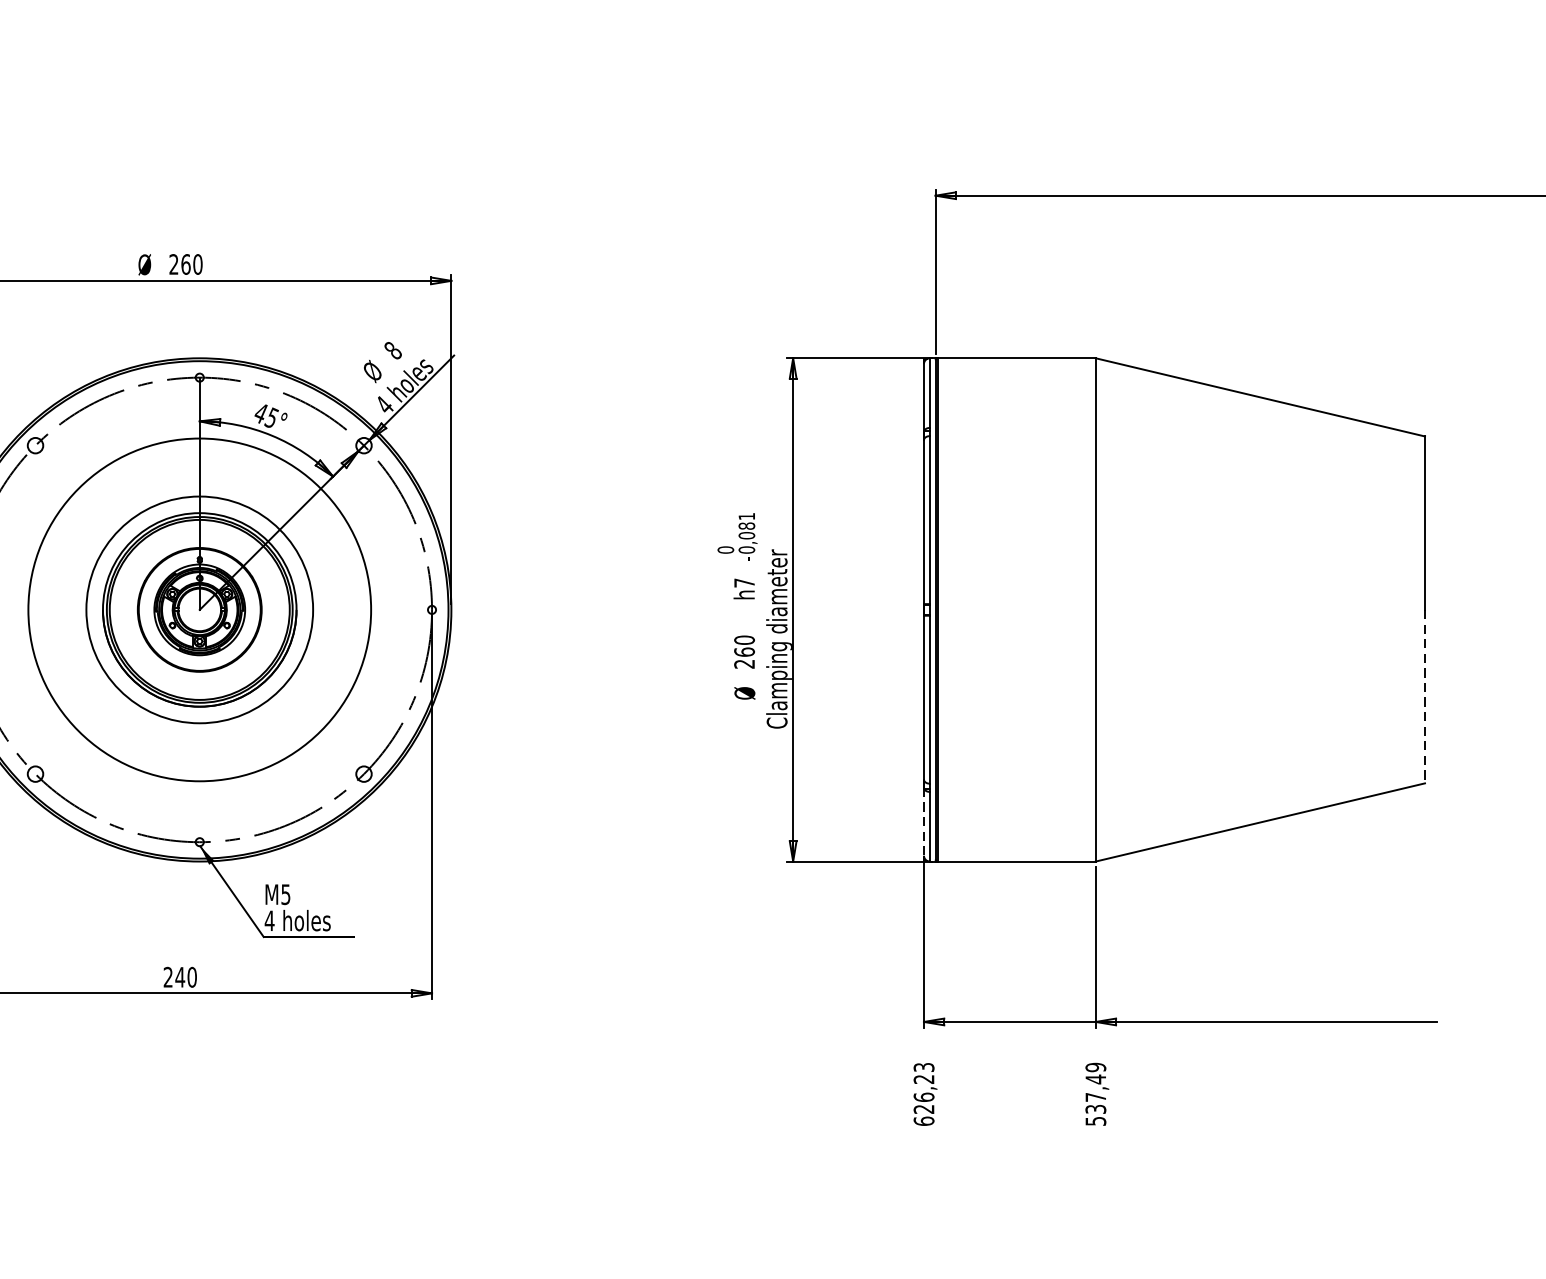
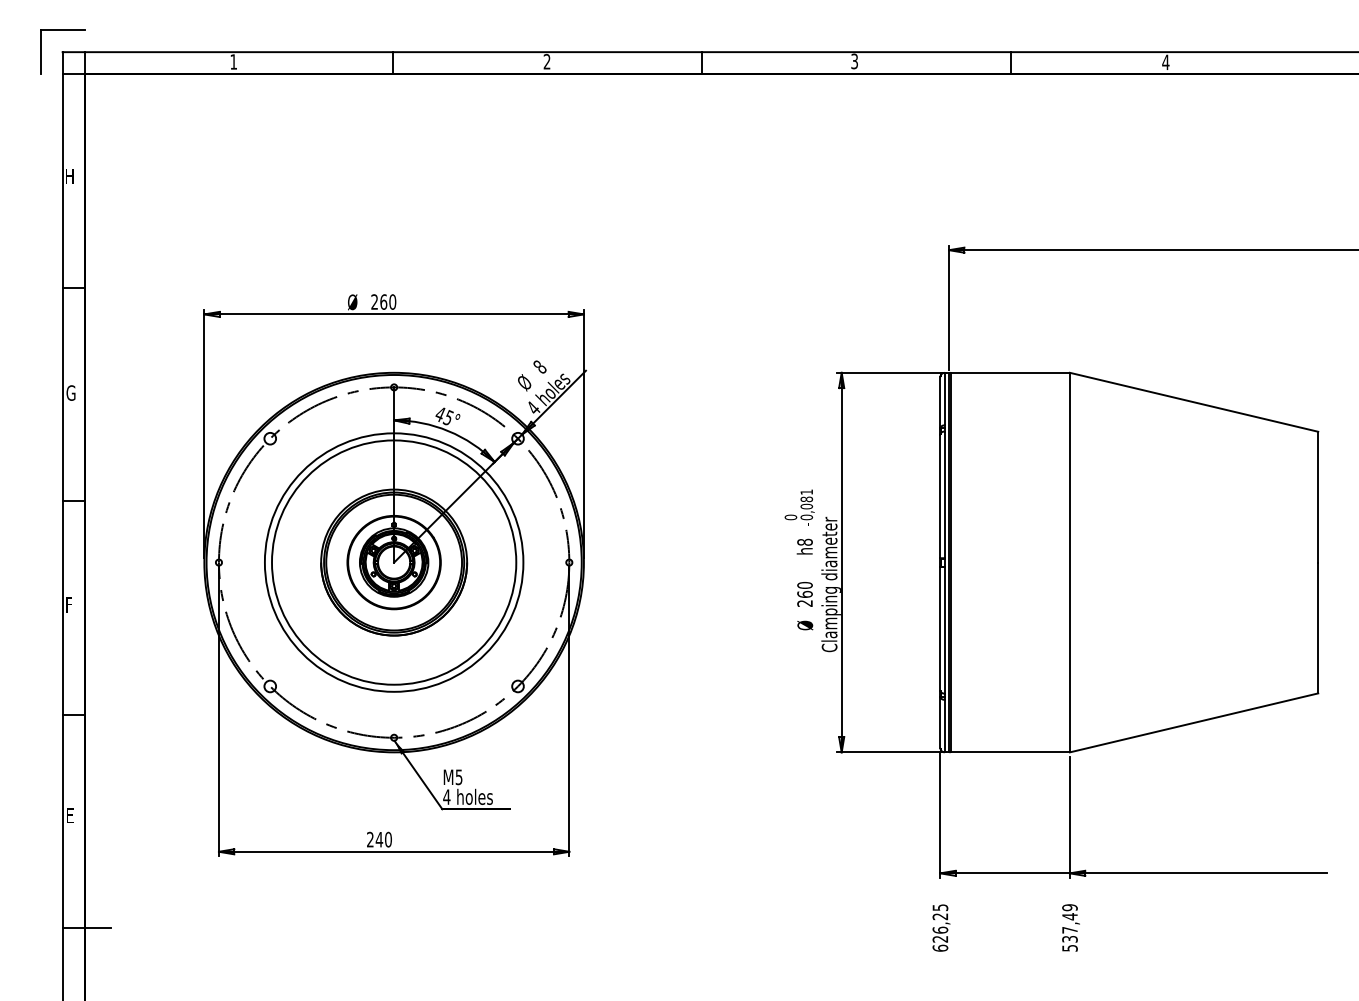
text: (743, 581) -> (804, 541), h7 -> h8
circle: (200, 609) -> (394, 562), size x1.43
line: (1425, 697) -> (1318, 628), dashed -> solid
line: (924, 821) -> (940, 722), dashed -> solid
text: (922, 1067) -> (939, 907), 626,23 -> 626,25

